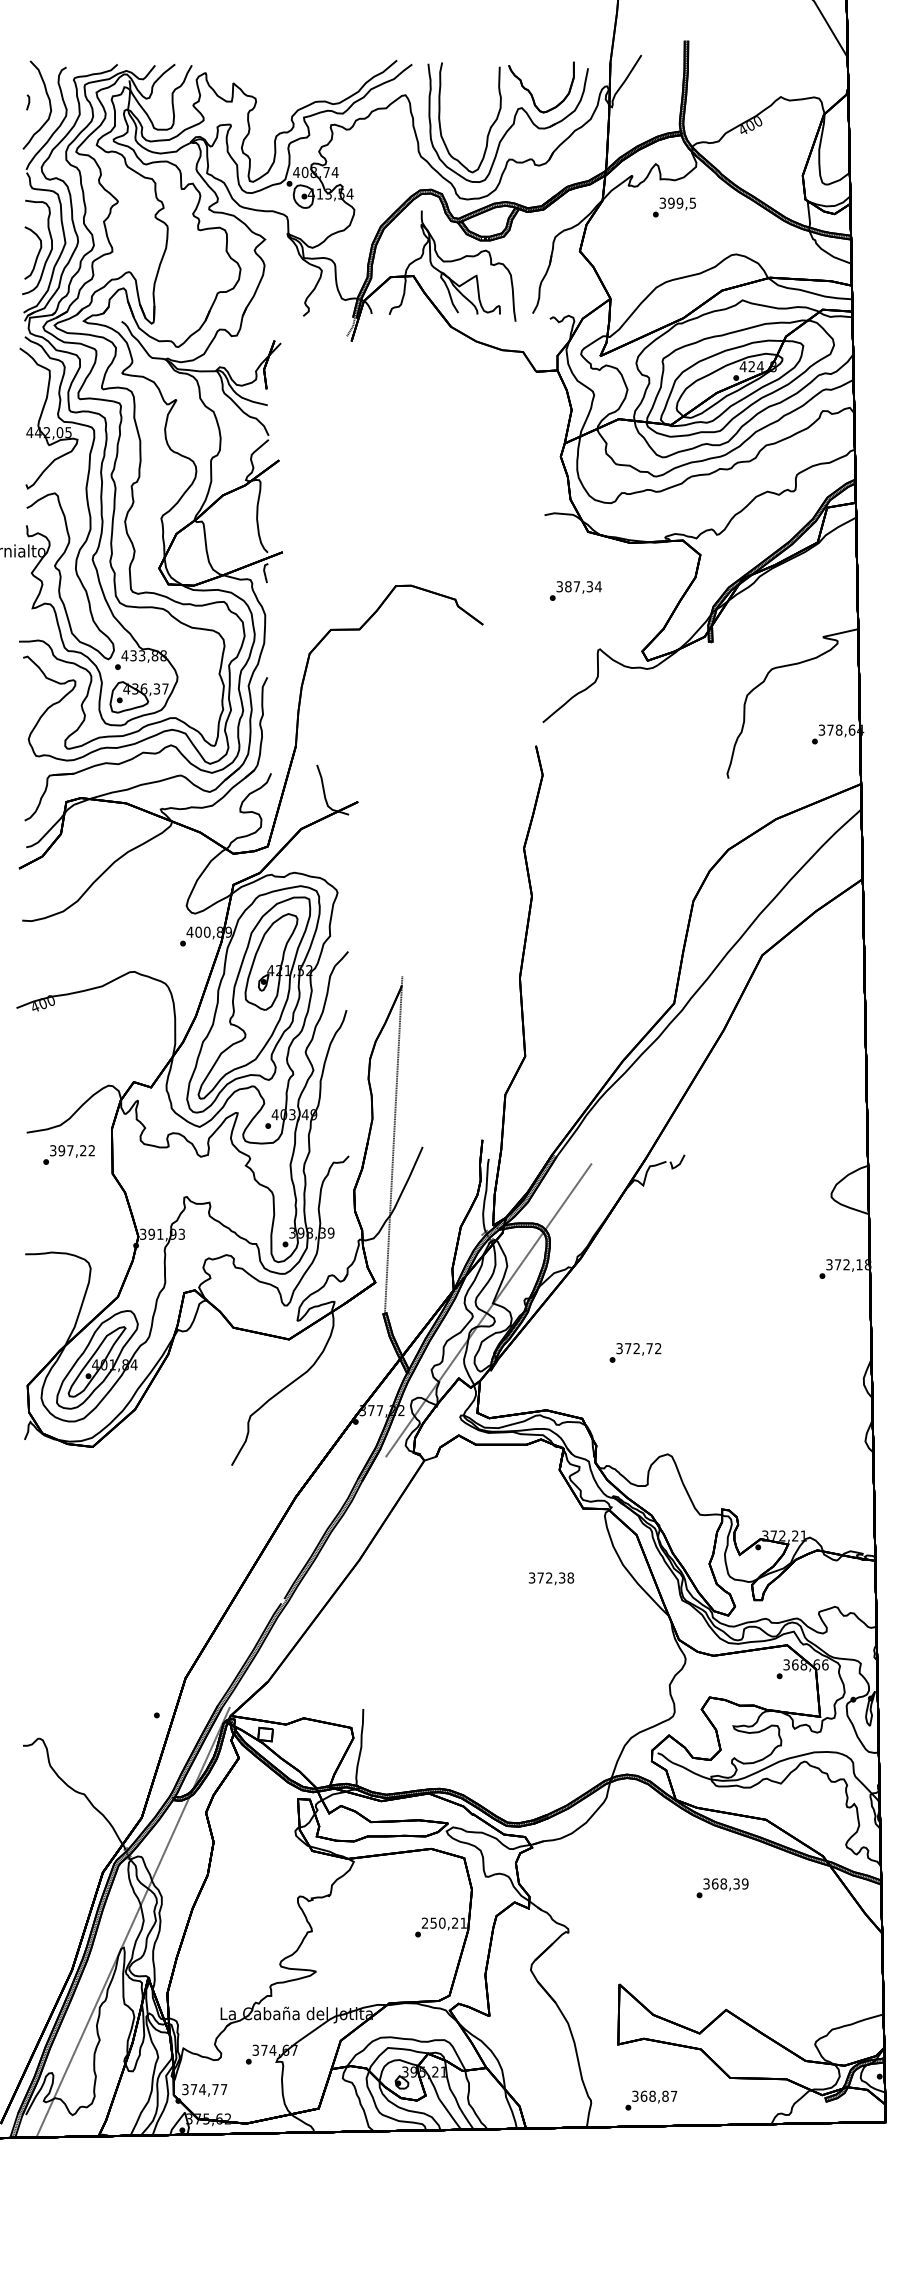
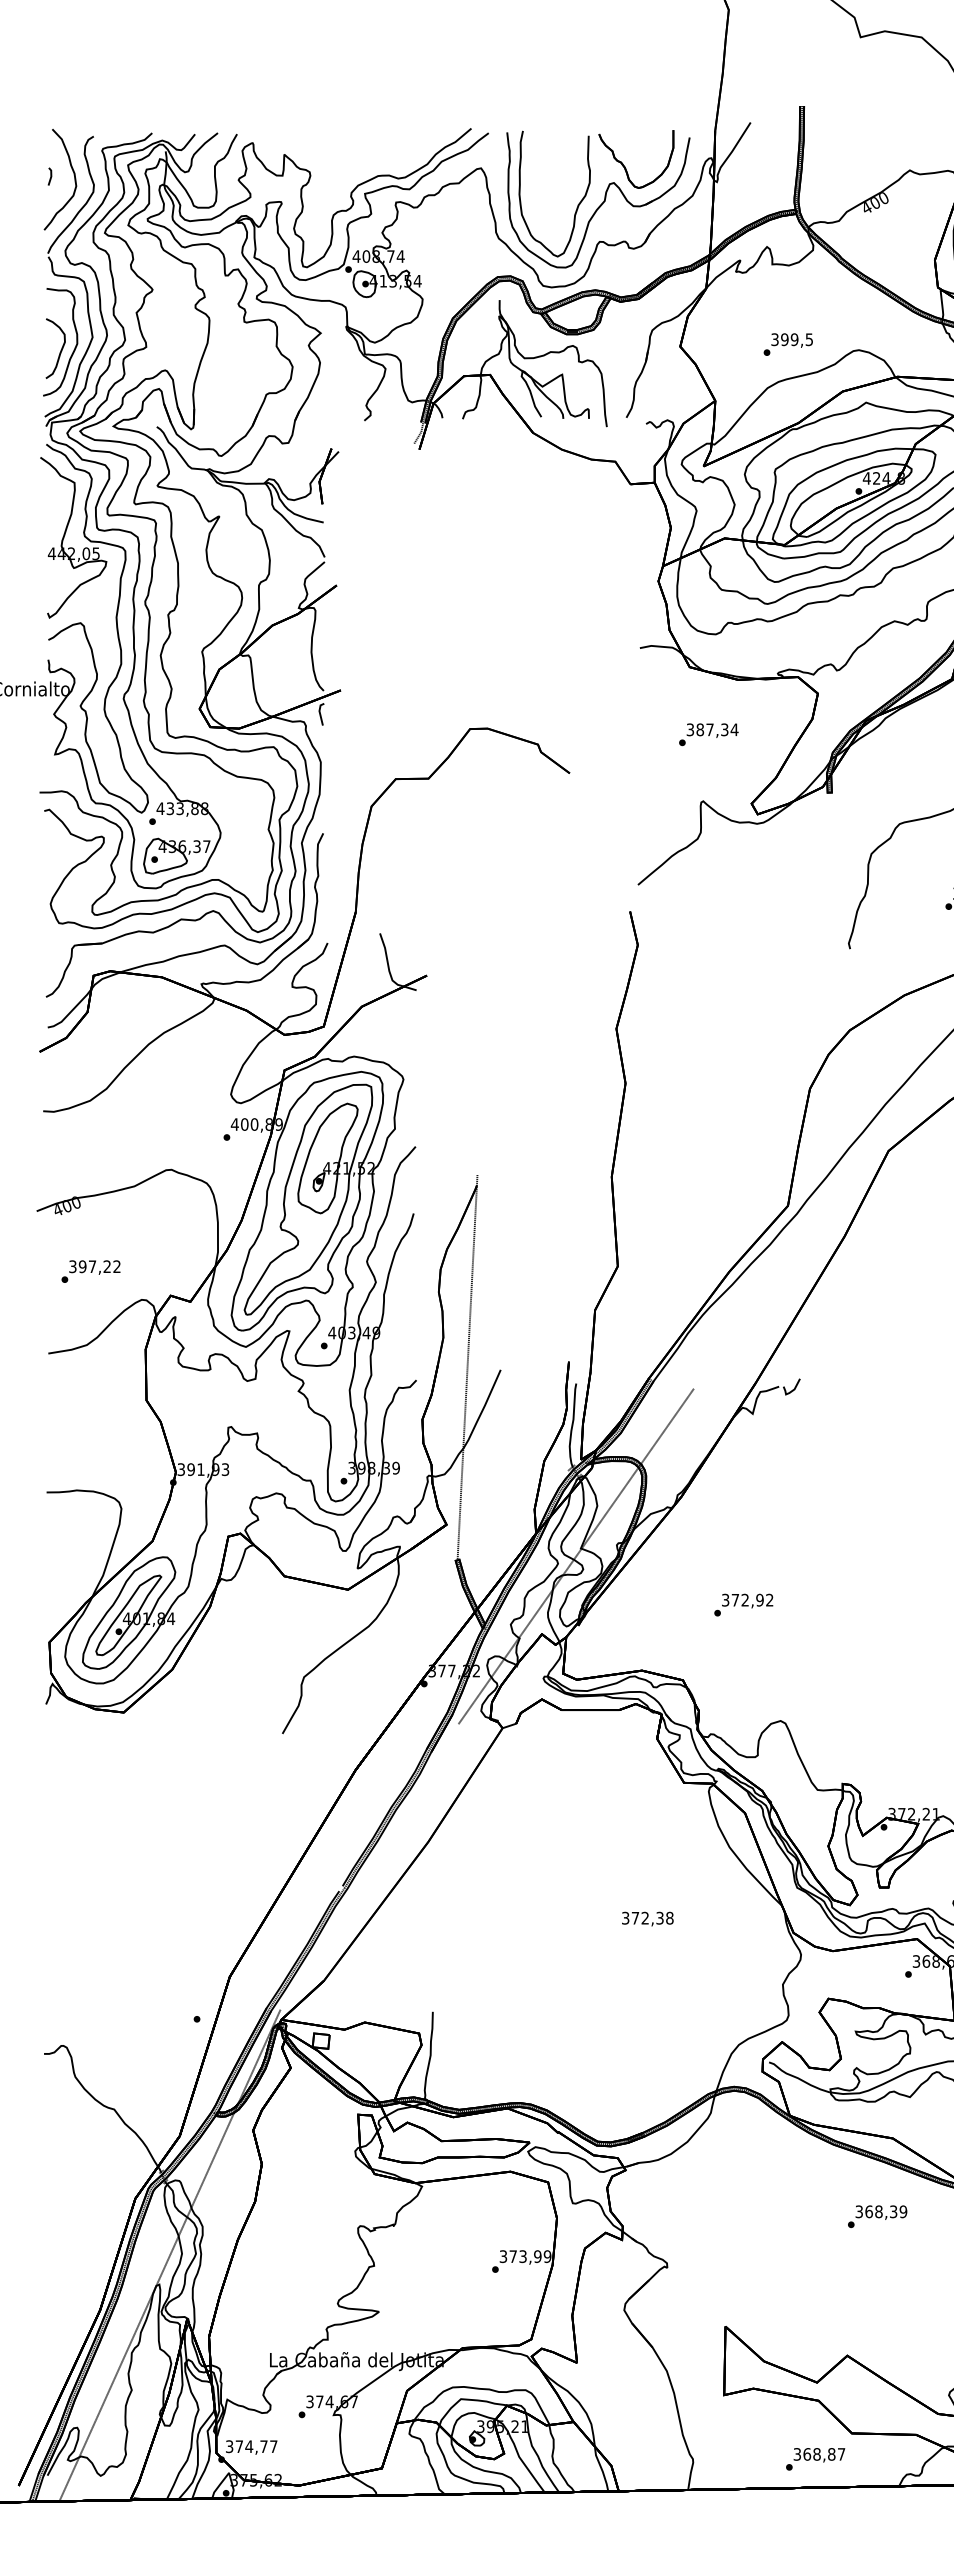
text: (674, 207) -> (788, 344), moved
text: (575, 590) -> (708, 734), moved
text: (68, 1154) -> (90, 1271), moved
text: (649, 1348) -> (759, 1600), 372,72 -> 372,92
text: (551, 1578) -> (647, 1918), moved
text: (722, 1888) -> (877, 2216), moved
text: (444, 1922) -> (525, 2255), 250,21 -> 373,99
text: (651, 2100) -> (815, 2459), moved

